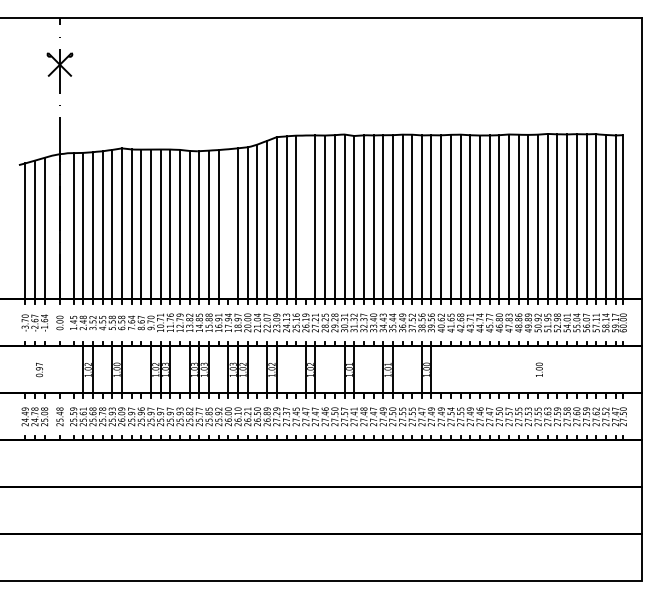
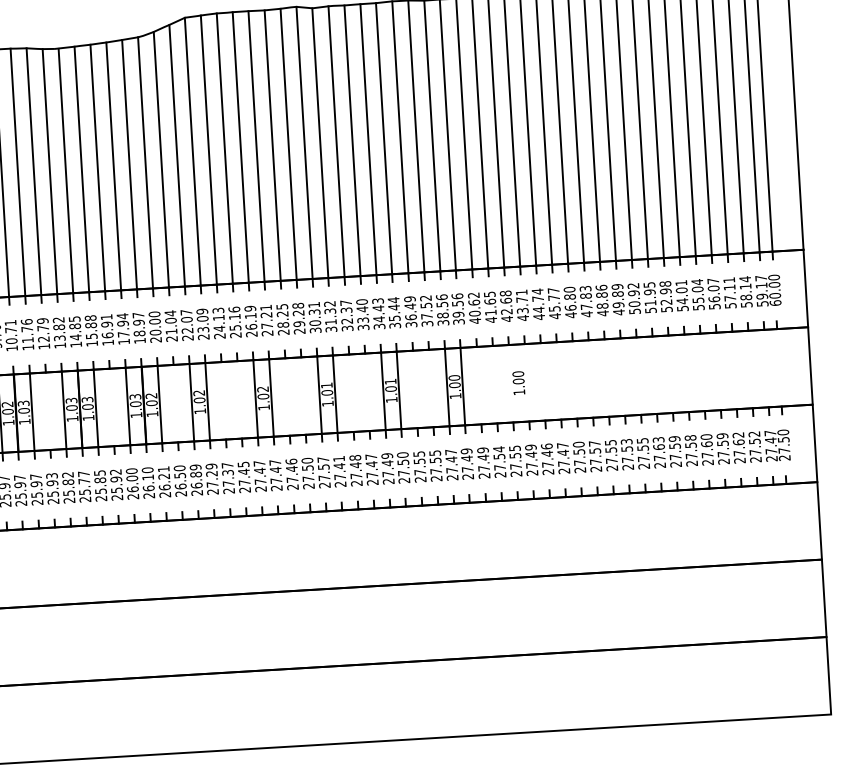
line: (305, 217) -> (240, 147), added
line: (228, 224) -> (113, 166), added
text: (538, 369) -> (517, 382), moved

